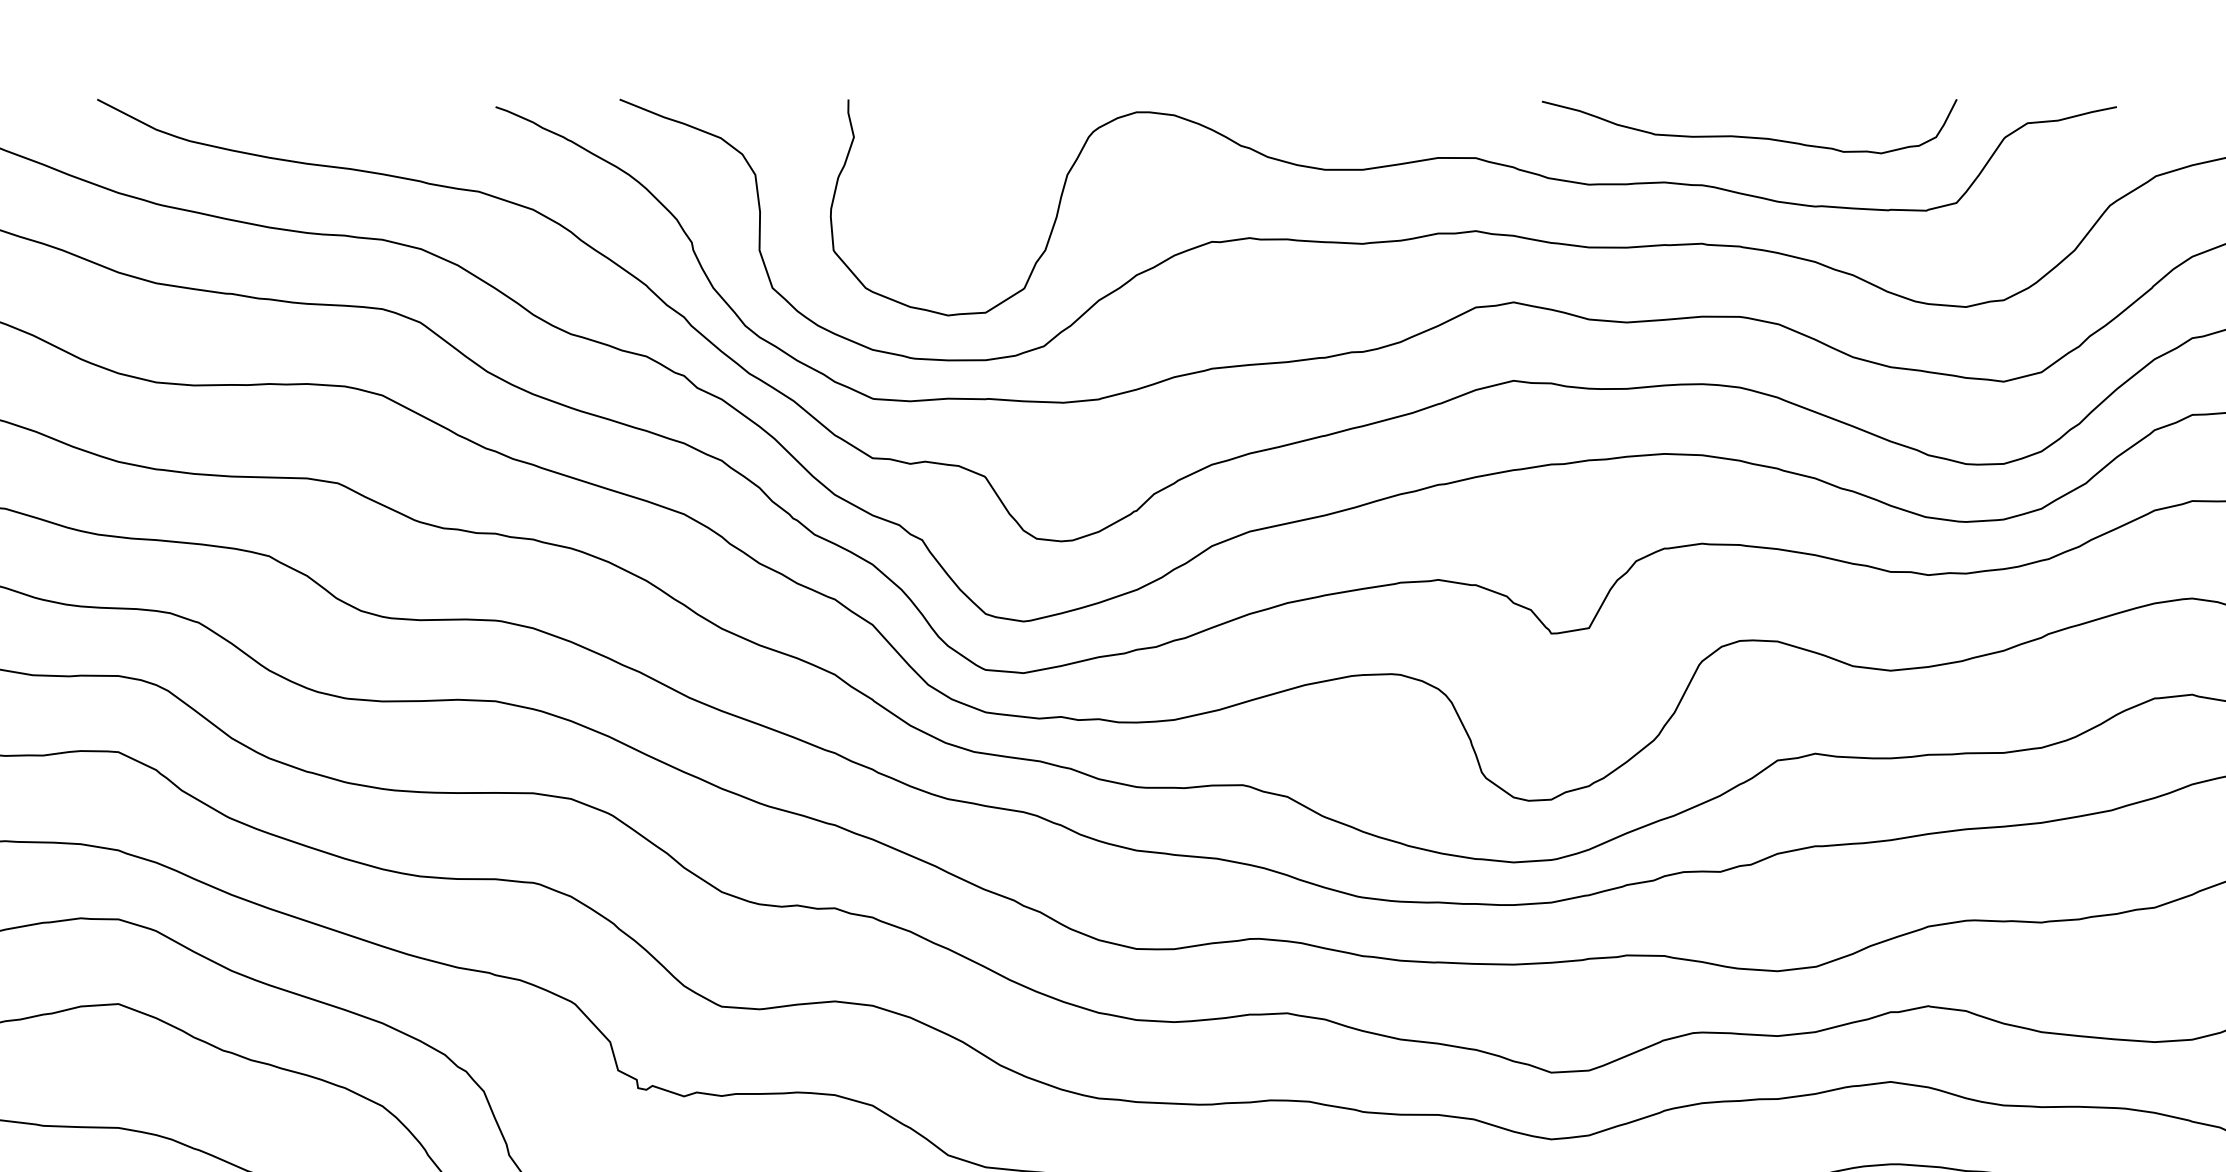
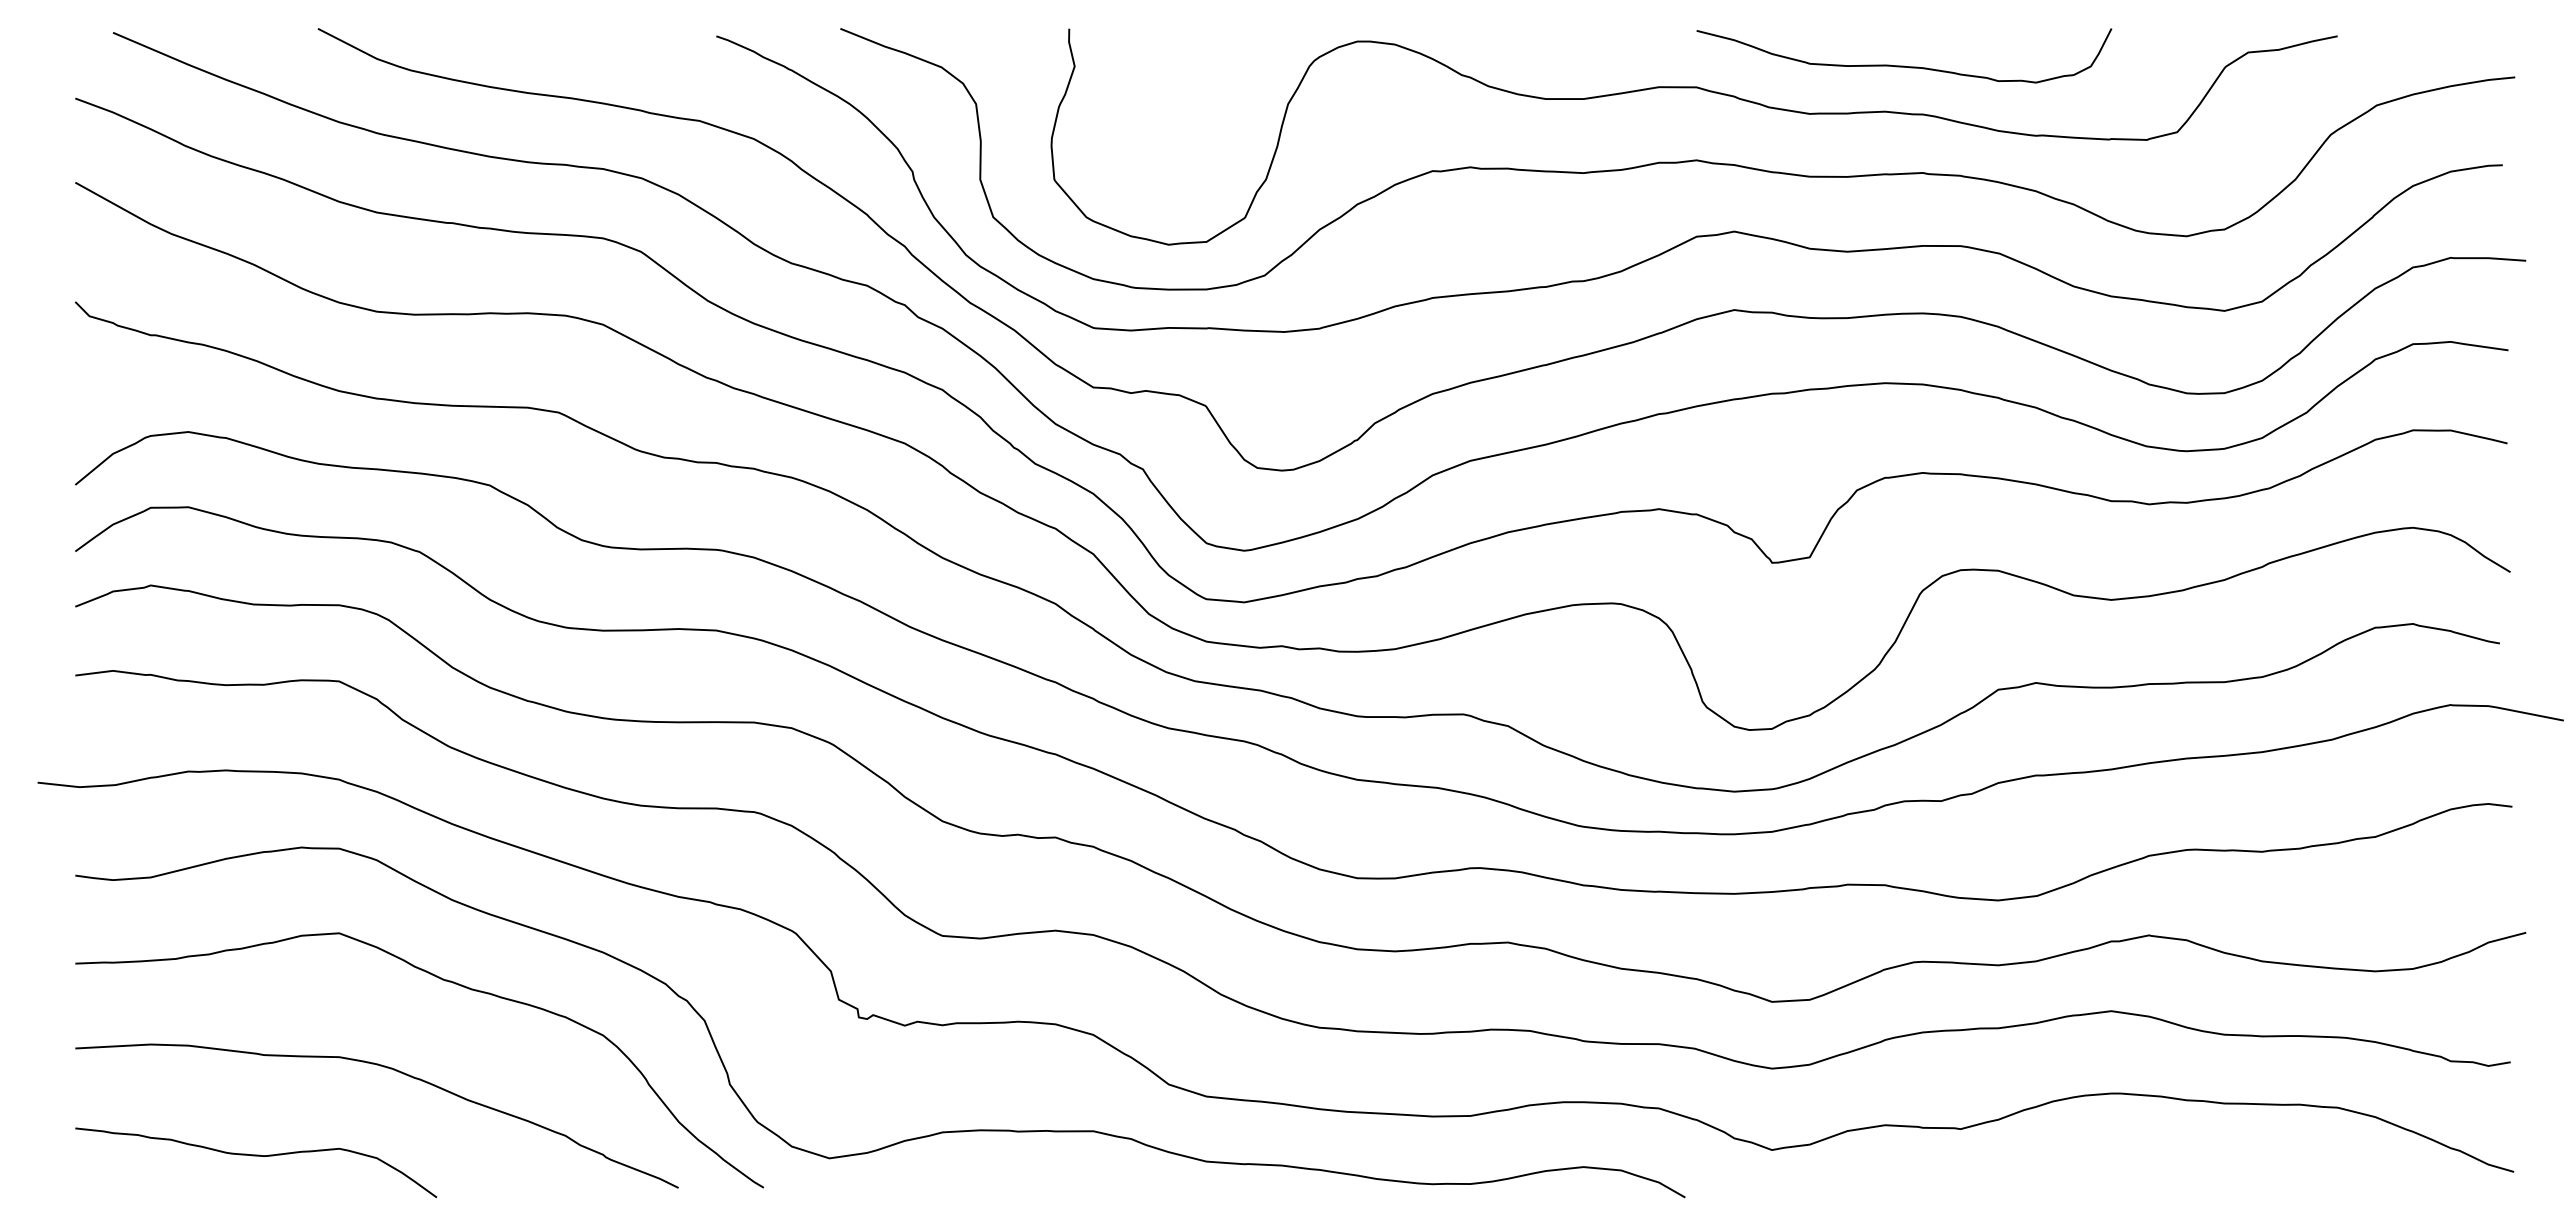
curve: (1749, 136) -> (1904, 65), moved

